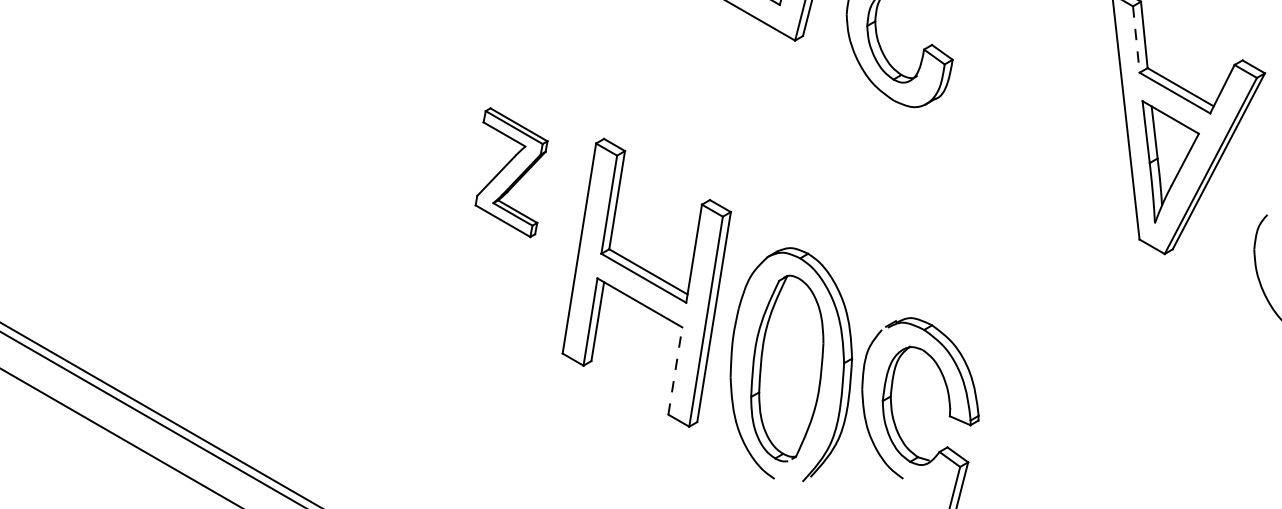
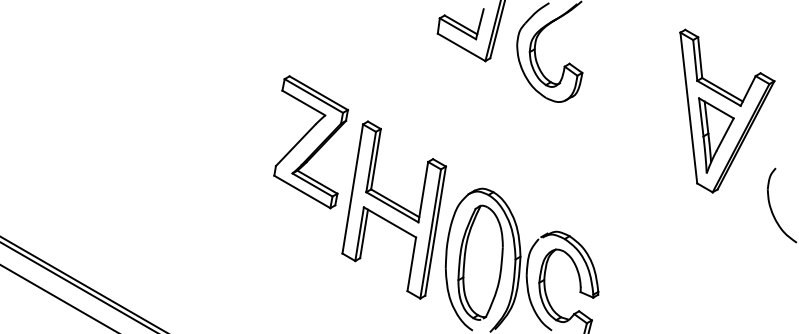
line: (1136, 39) -> (695, 60), dashed -> solid
part: (510, 172) -> (310, 142), size x1.67
line: (674, 369) -> (411, 263), dashed -> solid

